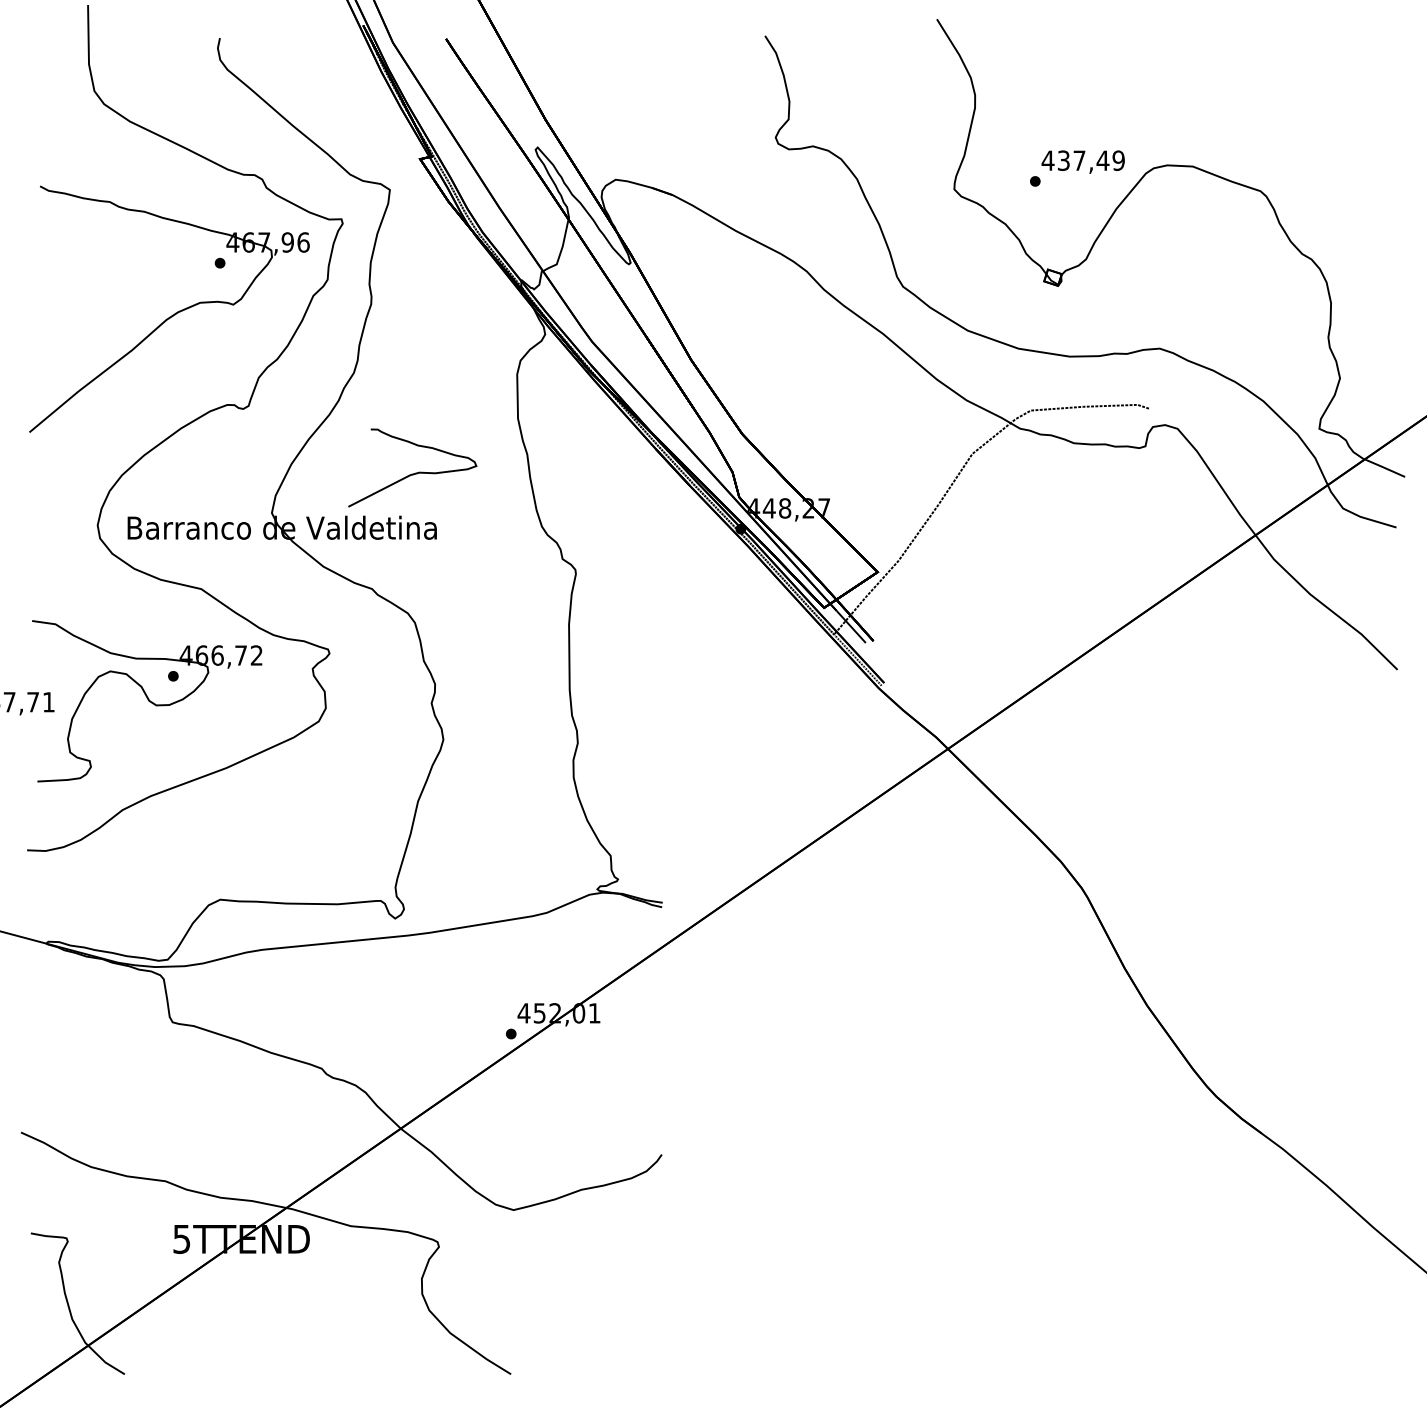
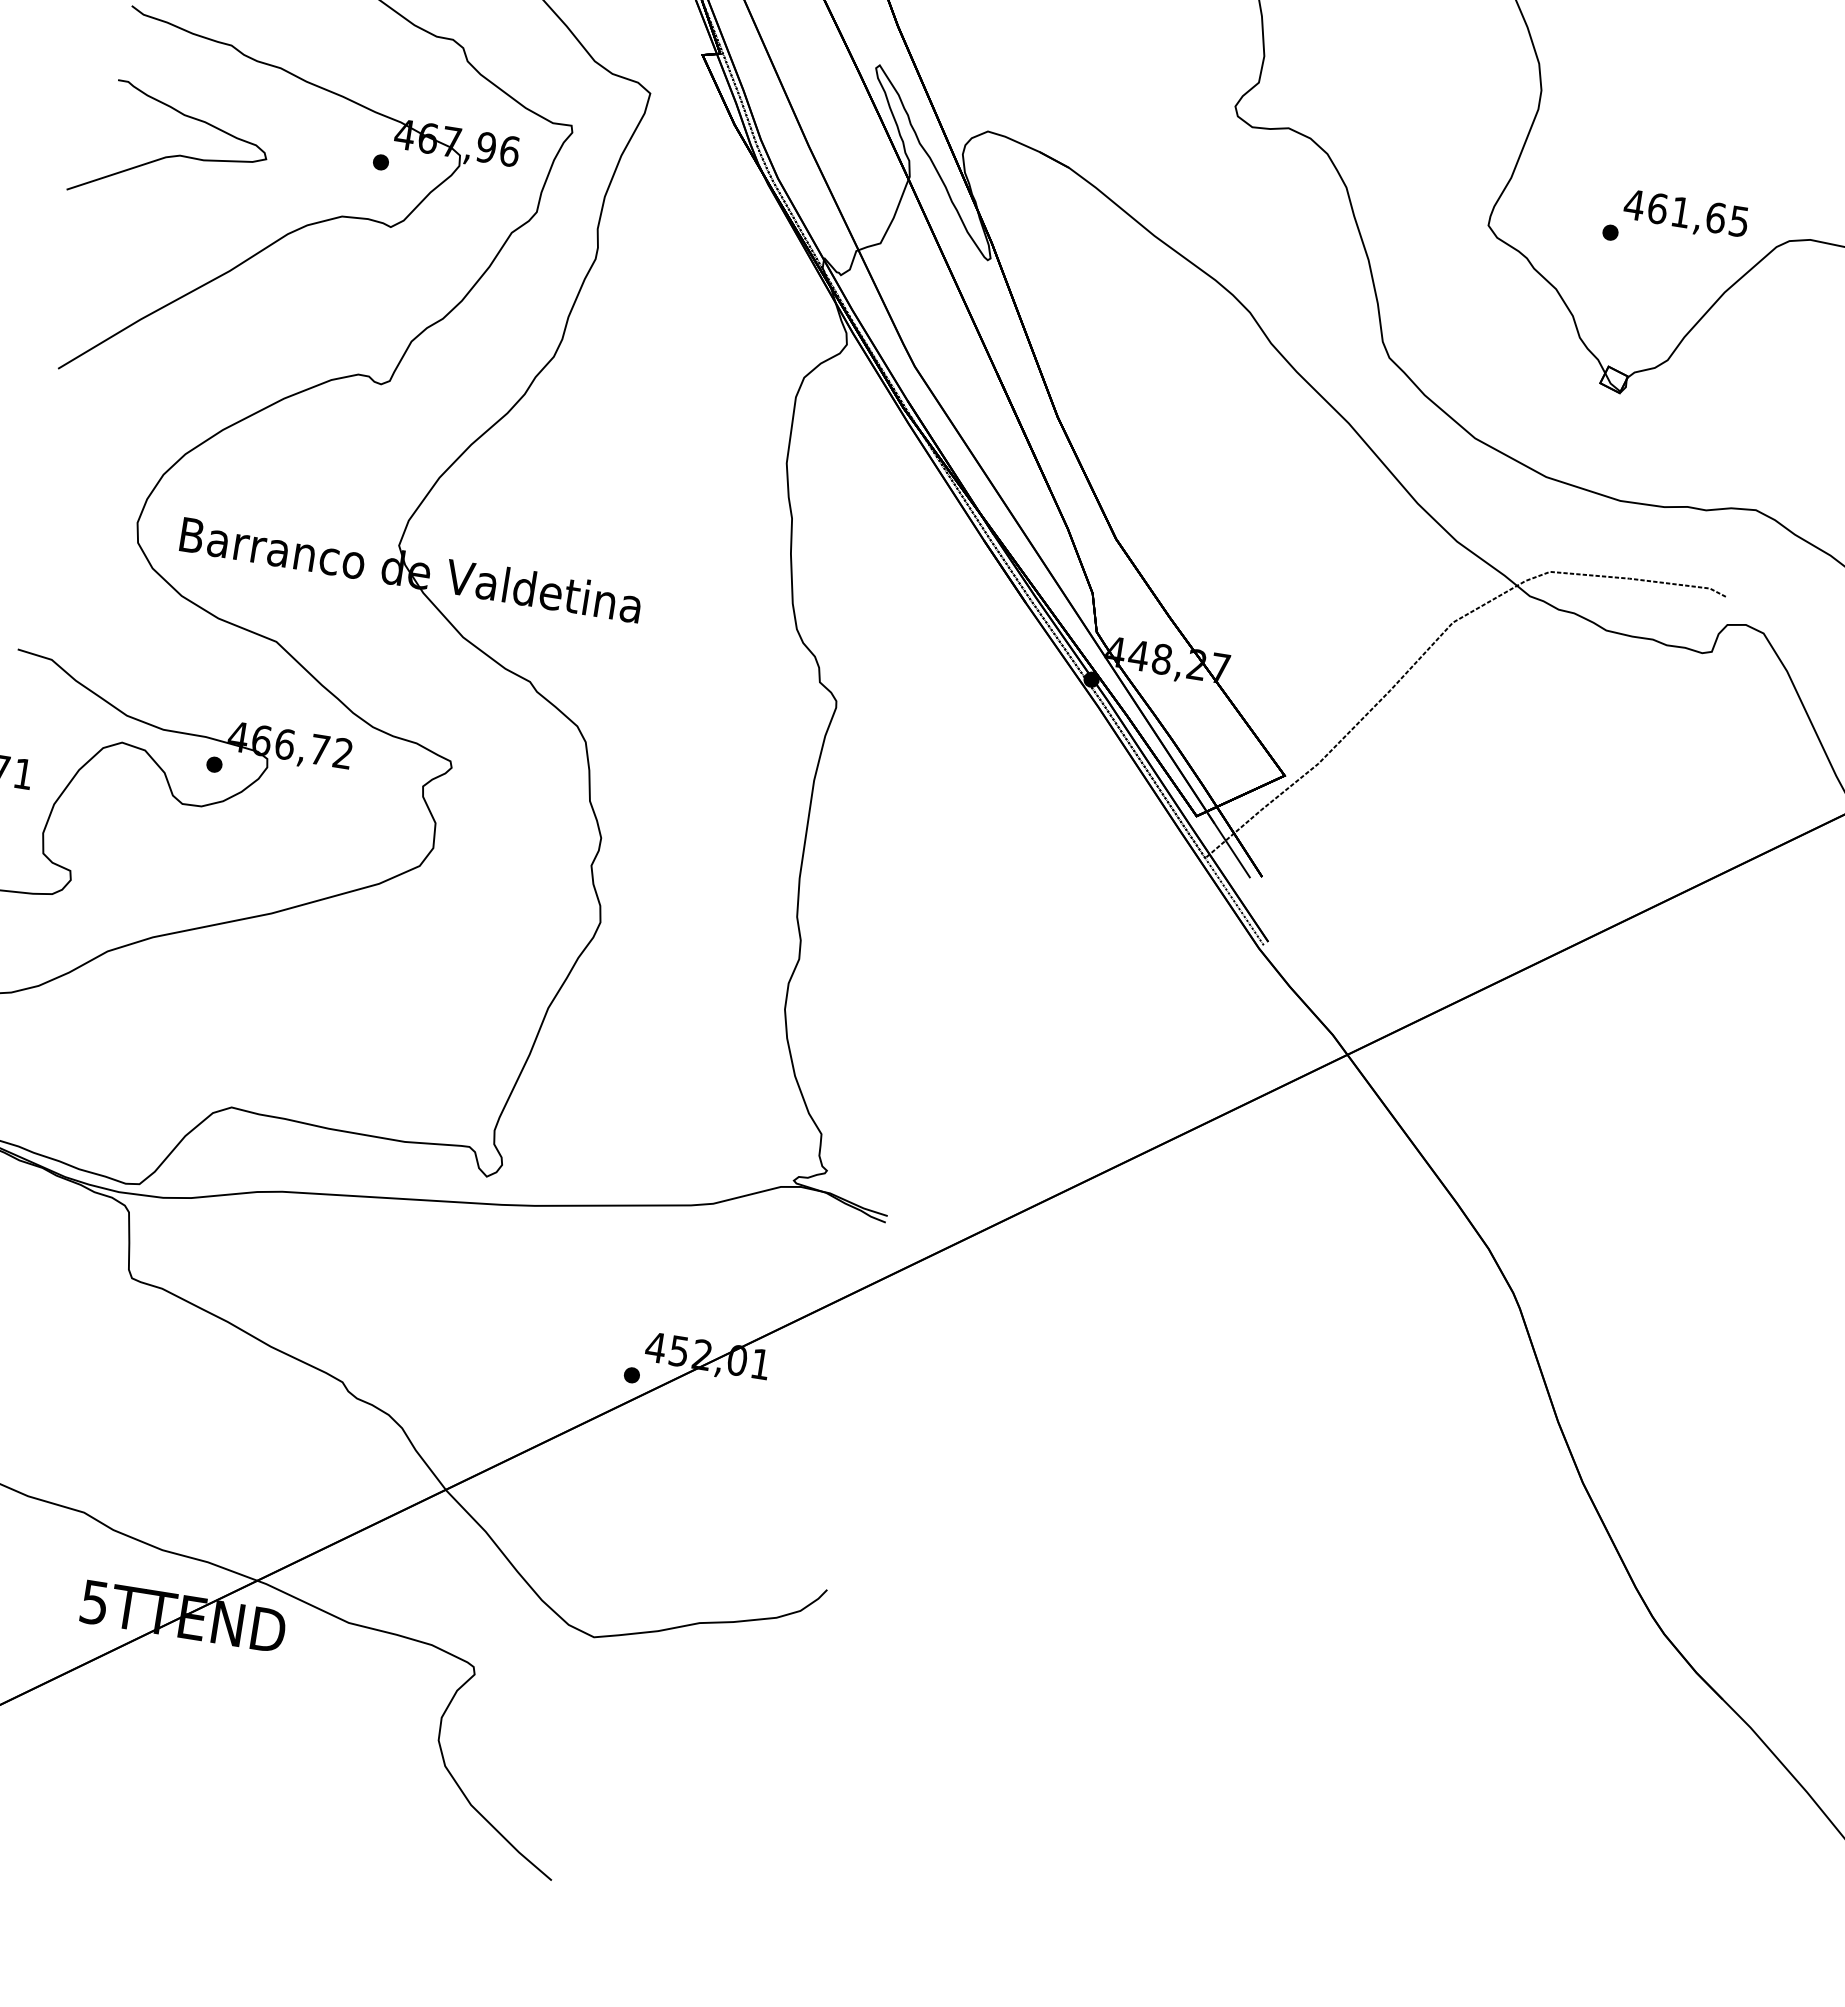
text: (1090, 160) -> (1697, 214), 437,49 -> 461,65
part: (412, 467) -> (171, 146), moved

